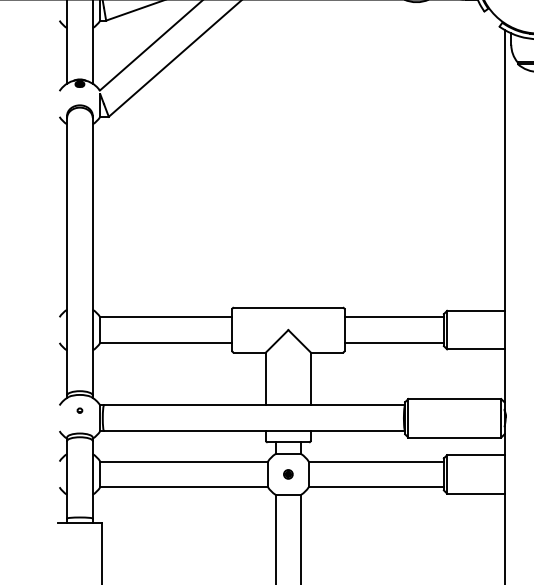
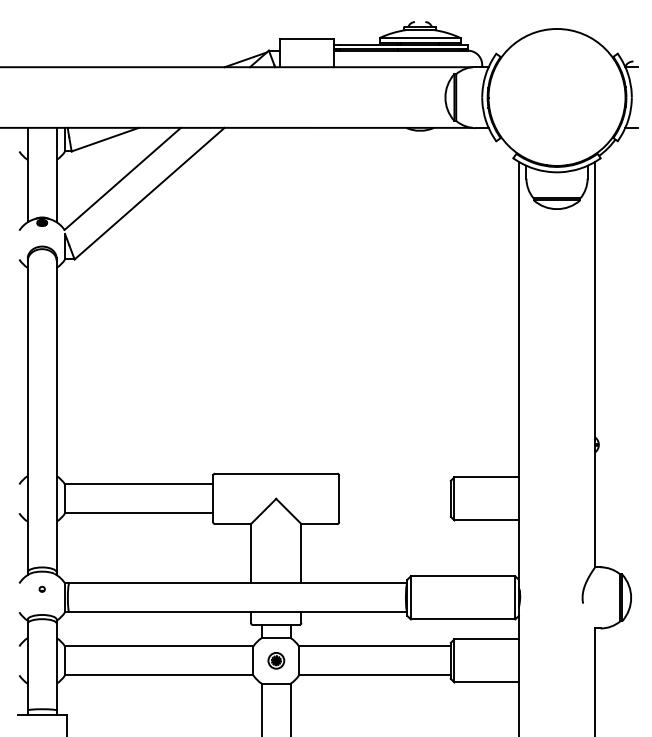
line: (393, 317) -> (394, 484), removed
line: (393, 343) -> (394, 513), removed
part: (287, 474) -> (275, 660), size x1.6

